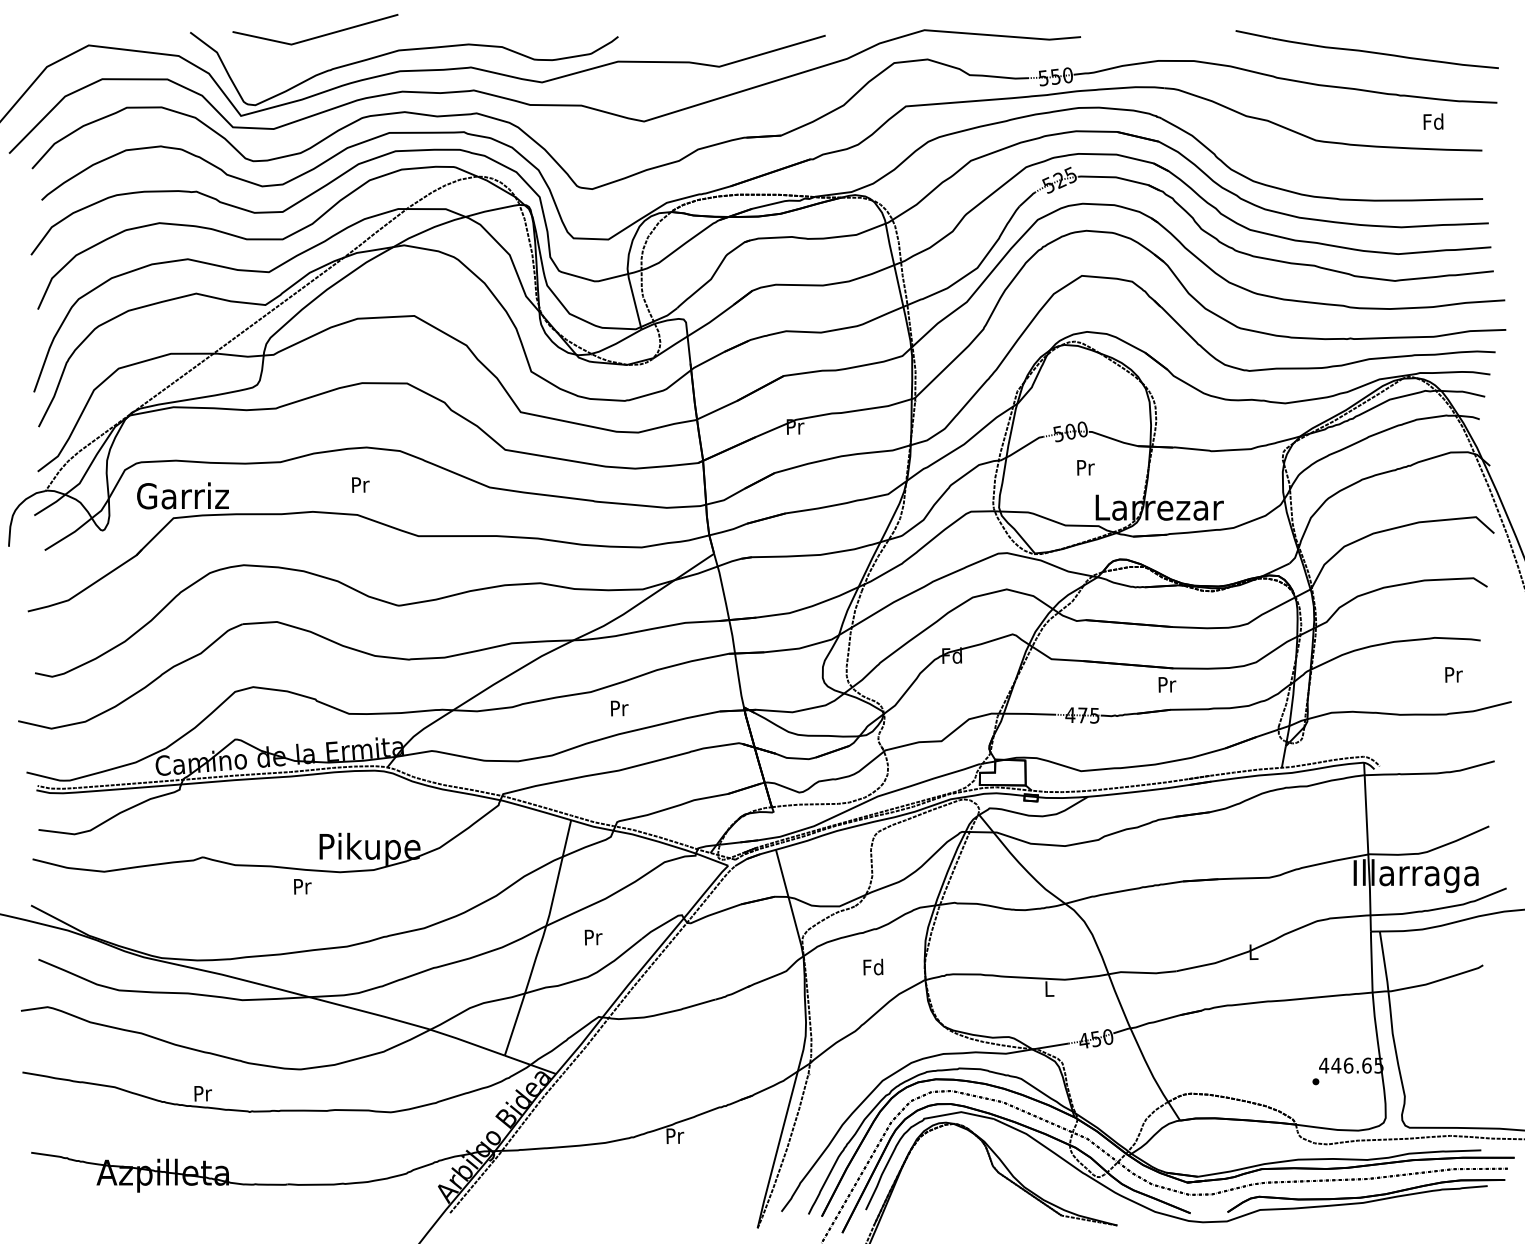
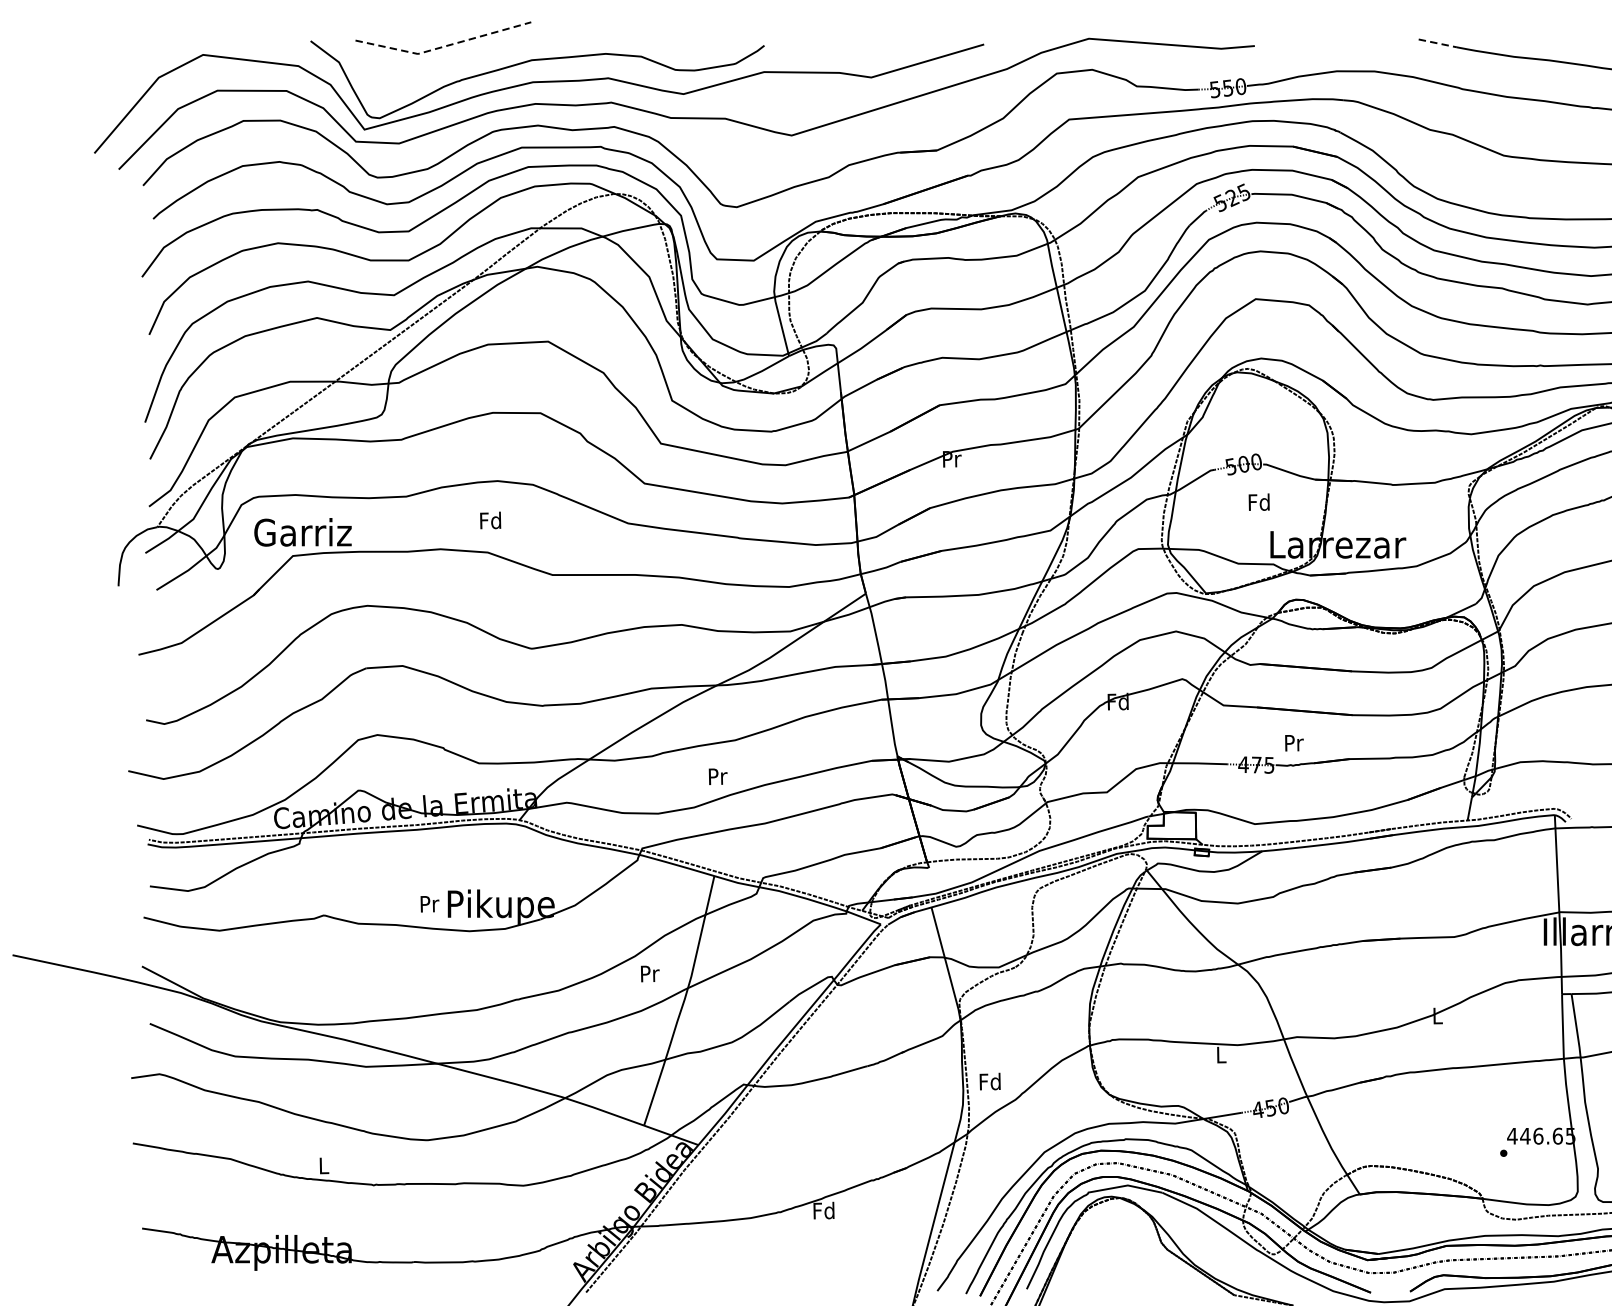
line: (1254, 34) -> (1438, 43), solid -> dashed
line: (315, 37) -> (443, 46), solid -> dashed
text: (1085, 467) -> (1259, 502), Pr -> Fd
text: (359, 484) -> (490, 520), Pr -> Fd
text: (1167, 684) -> (1294, 742), moved
text: (619, 708) -> (717, 776), moved
text: (302, 886) -> (429, 903), moved
text: (593, 937) -> (650, 973), moved
text: (873, 966) -> (990, 1080), moved
text: (203, 1093) -> (324, 1165), Pr -> L
text: (674, 1135) -> (823, 1210), Pr -> Fd

